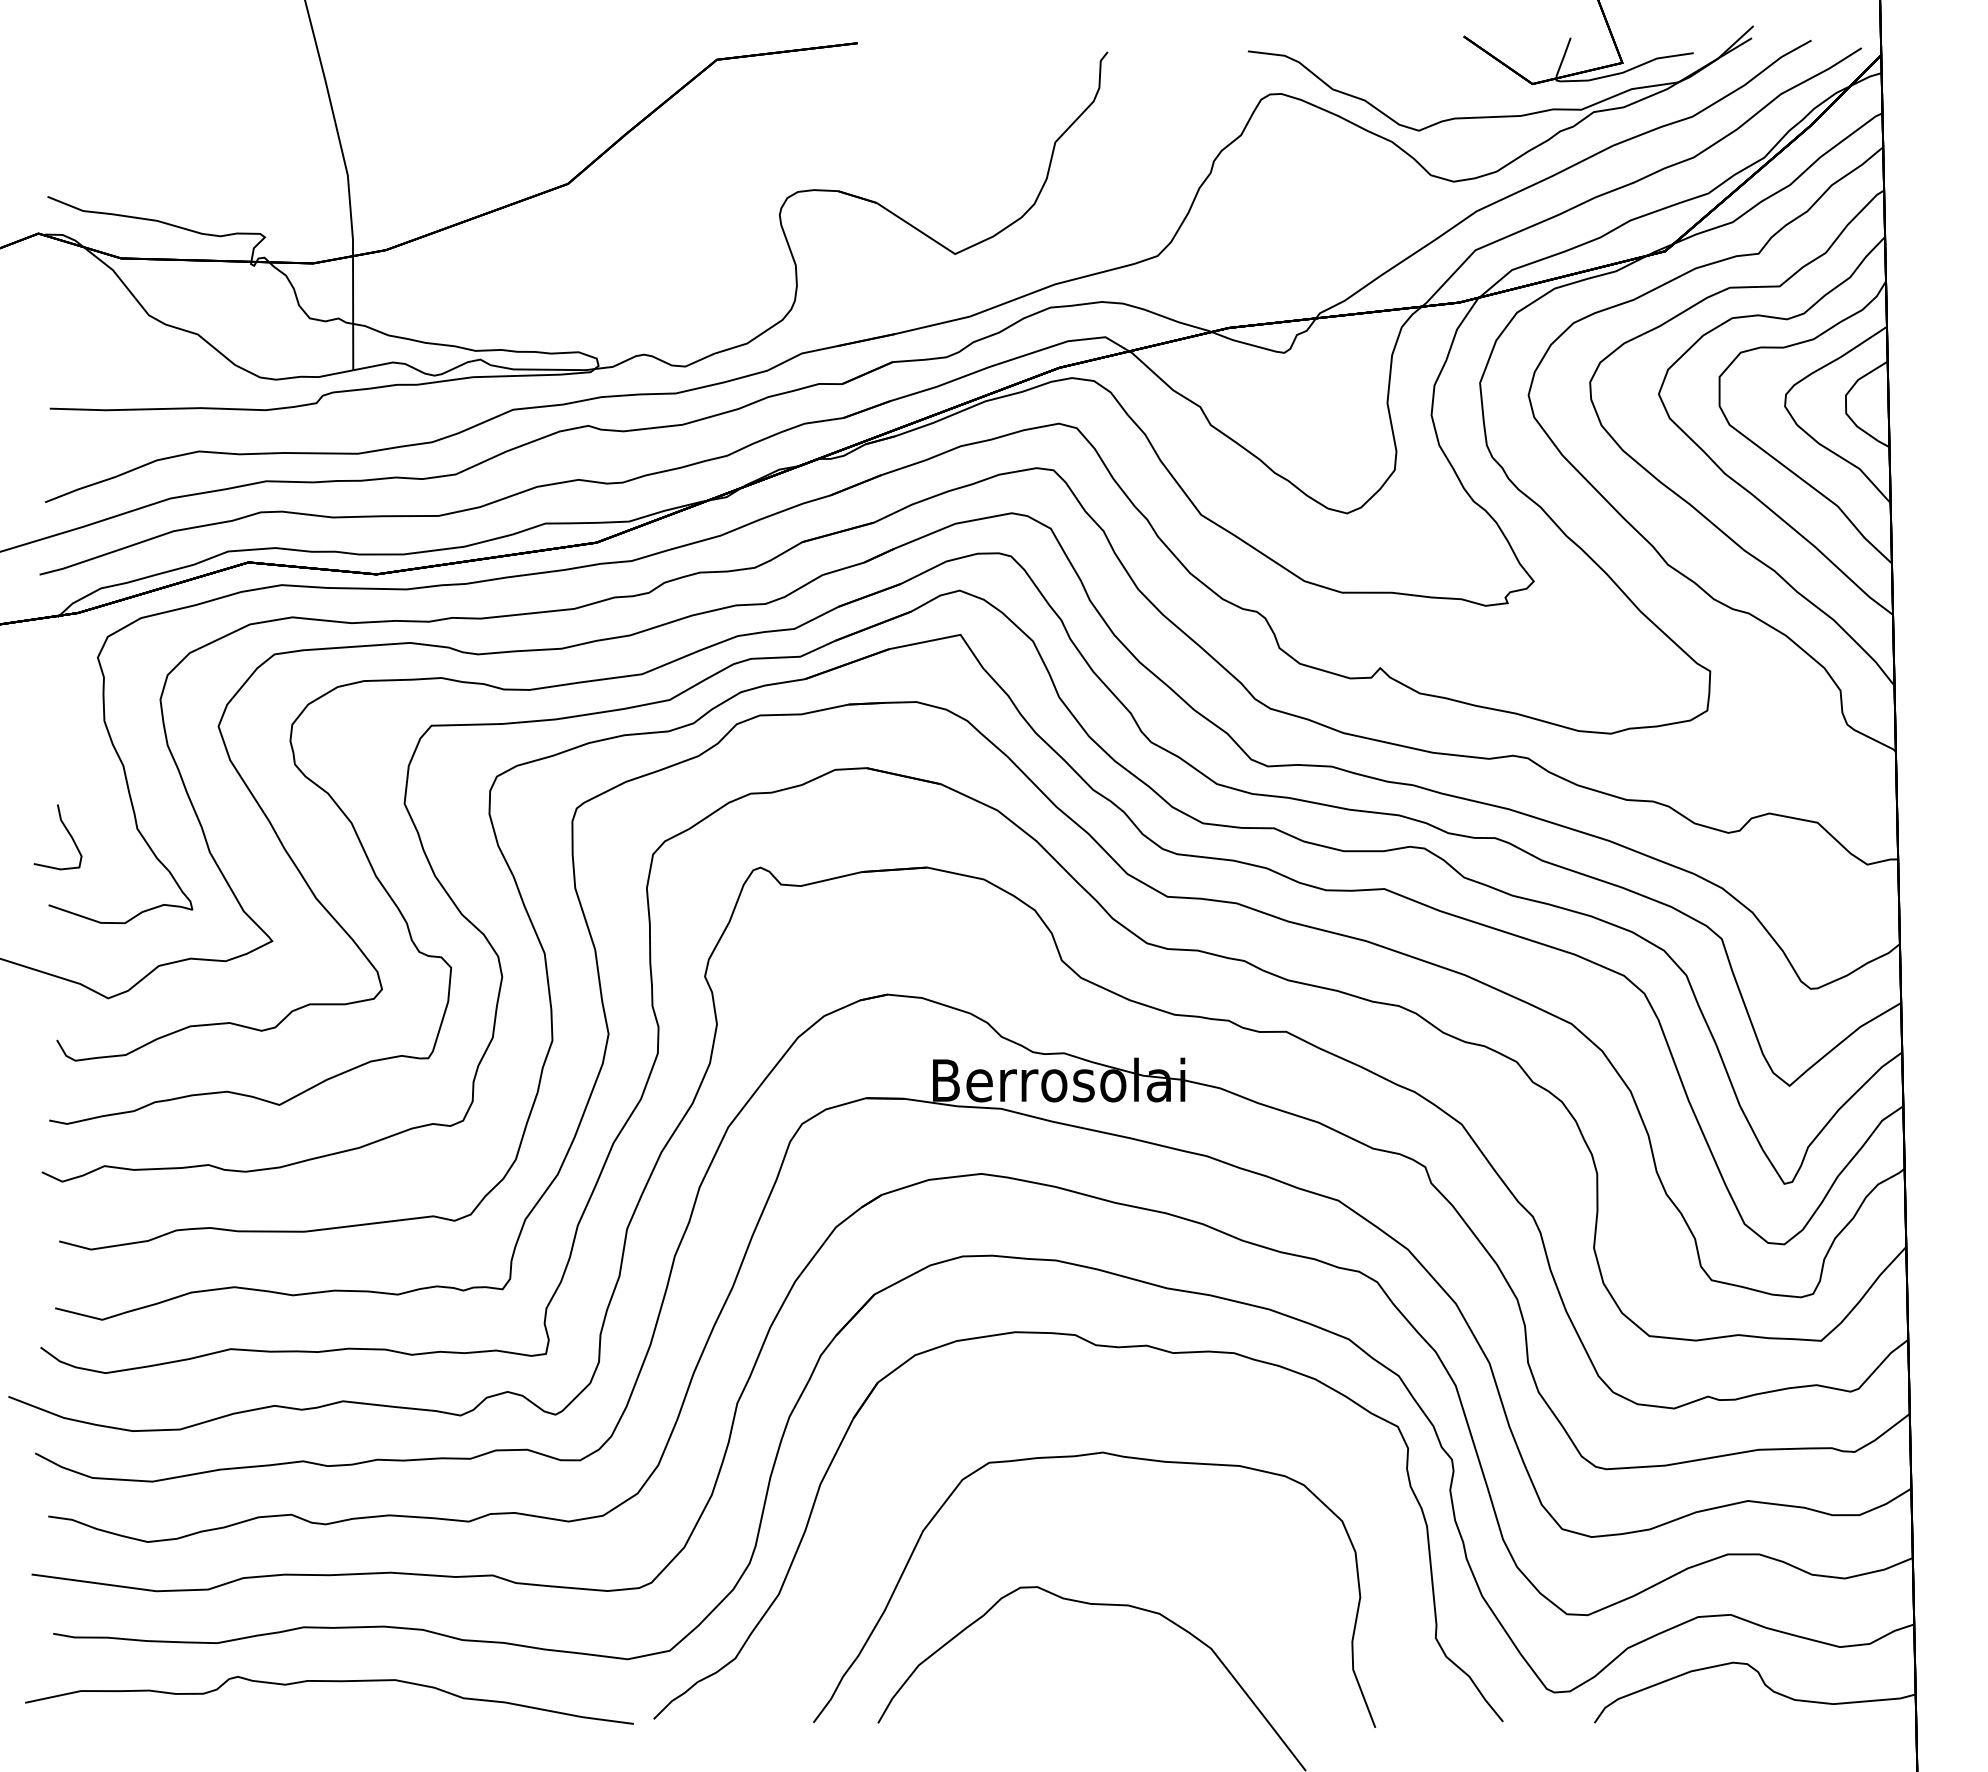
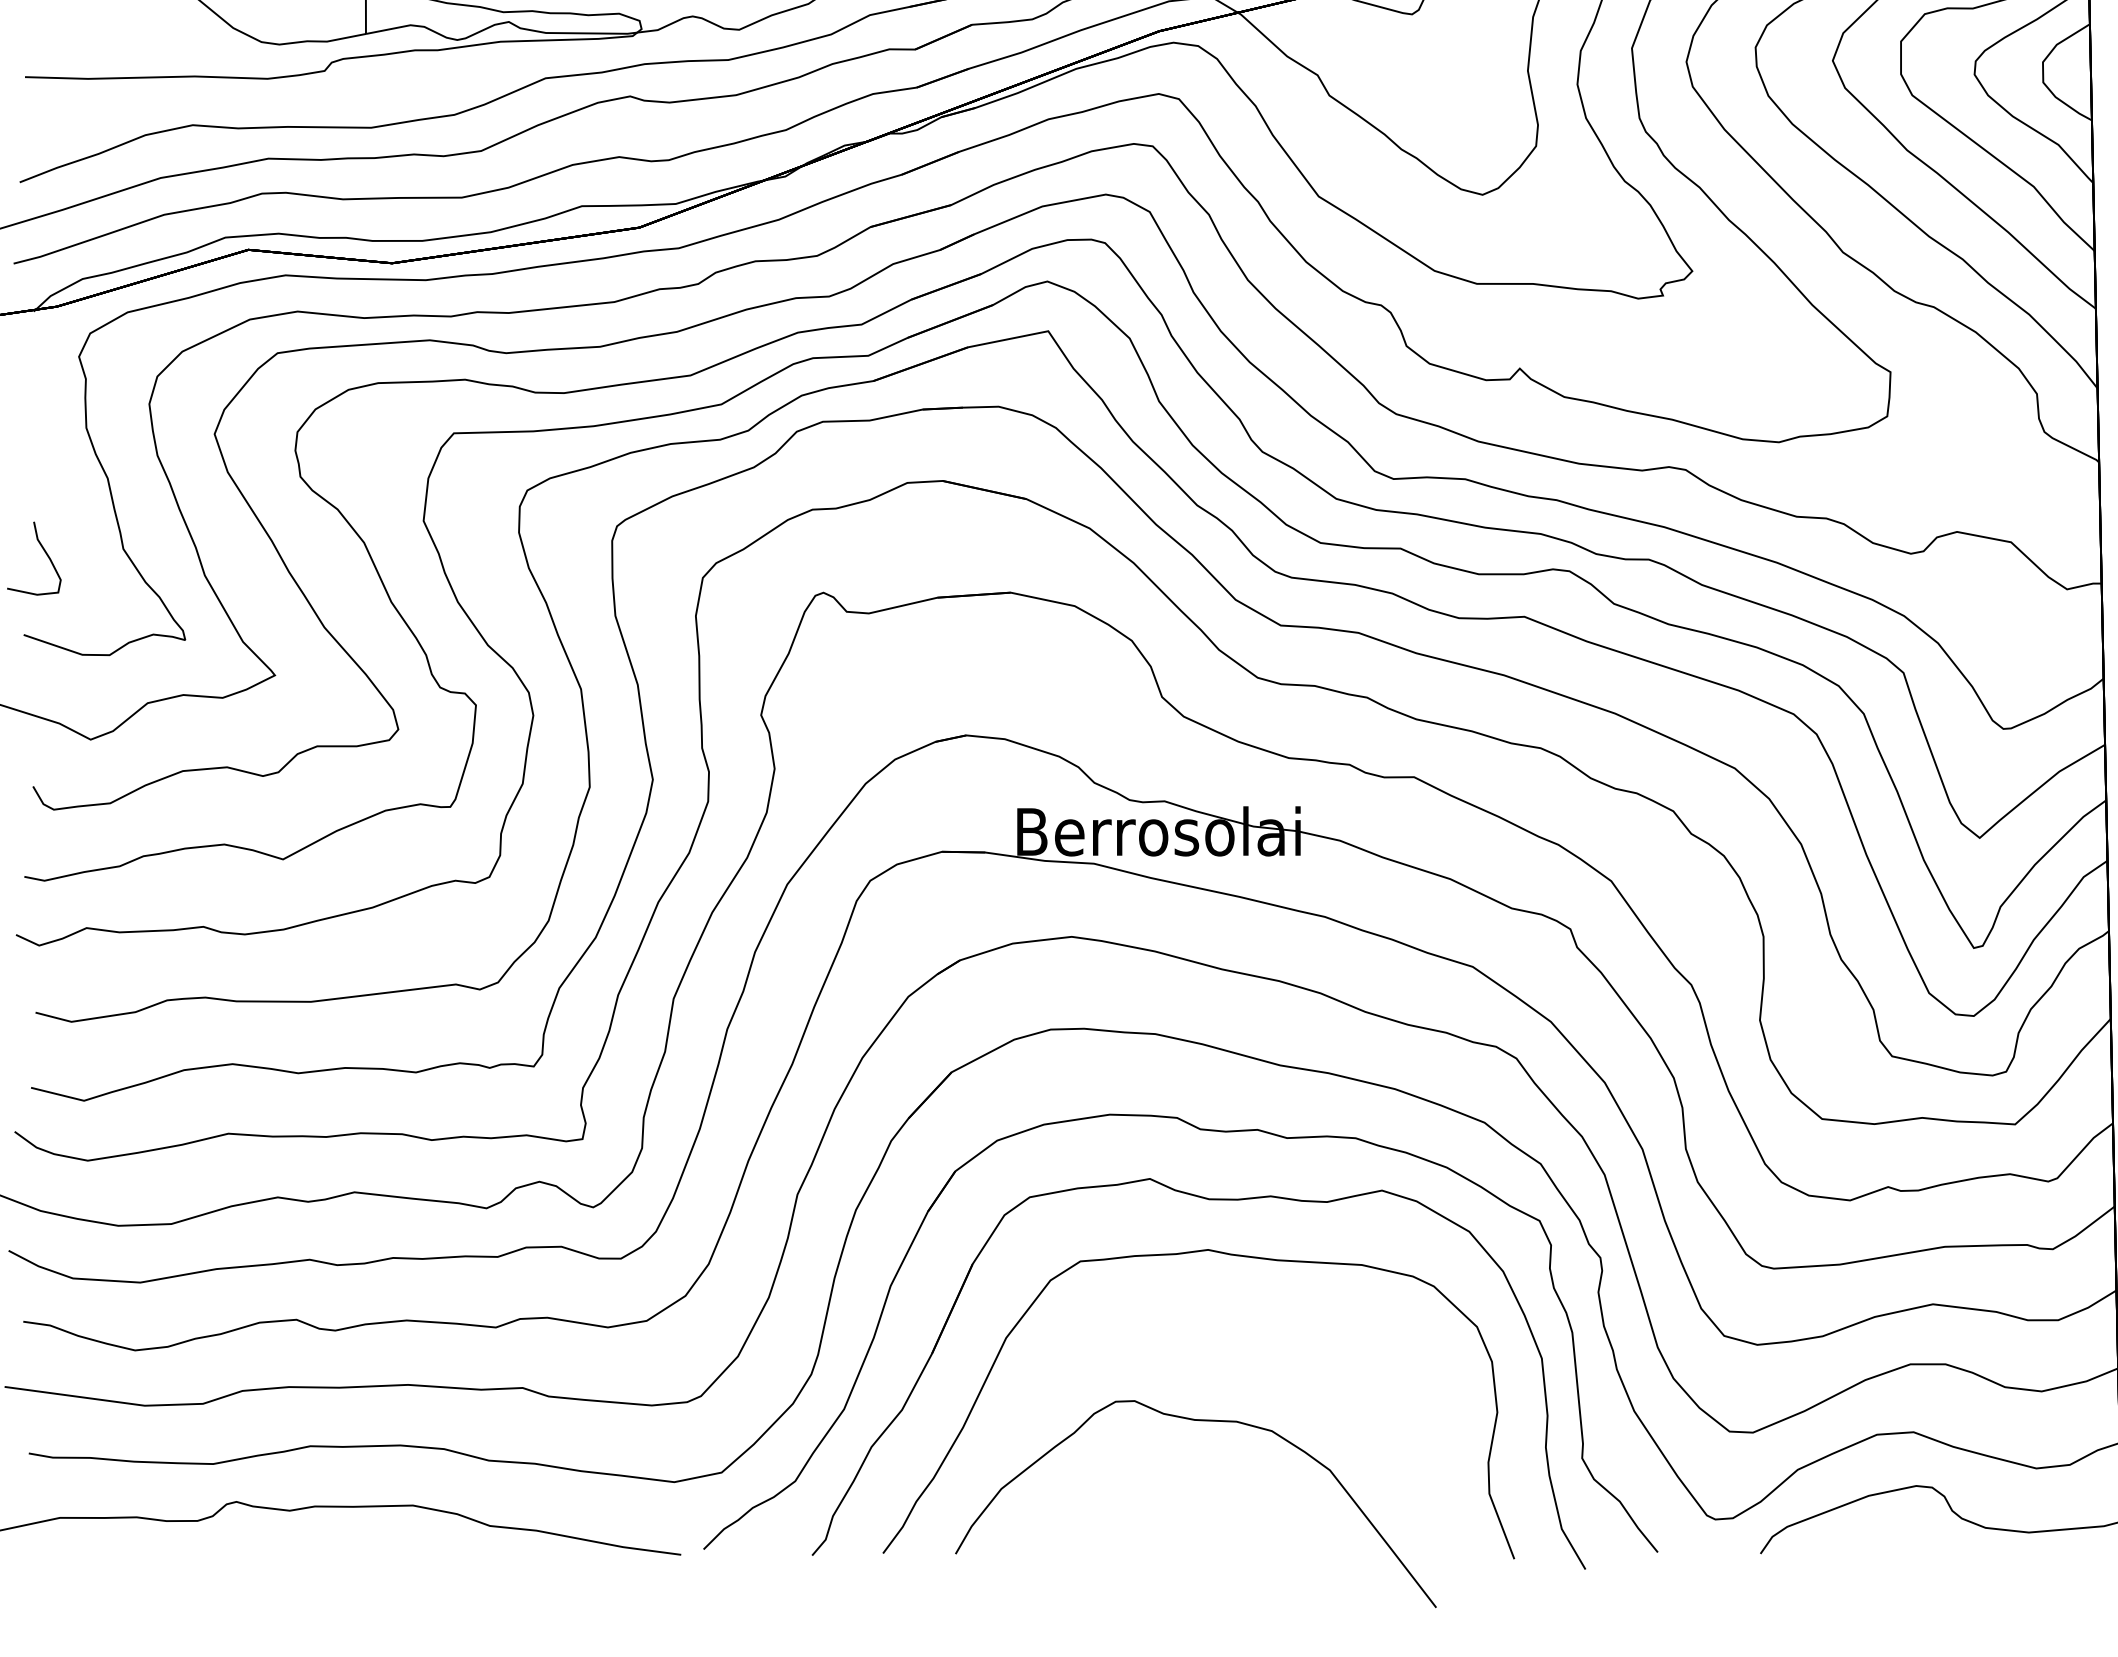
part: (1102, 1408) -> (1207, 1200), added

